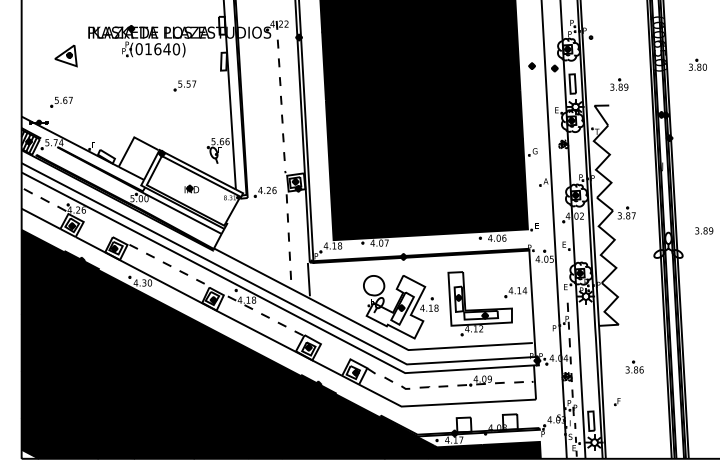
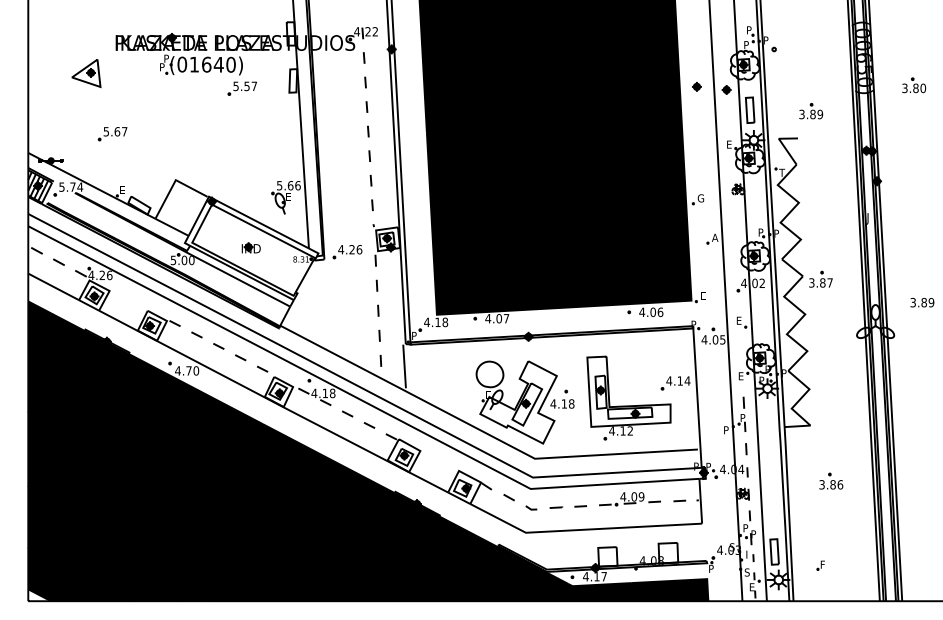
part: (184, 85) -> (241, 88), moved
part: (61, 102) -> (112, 134), moved
text: (143, 282) -> (188, 370), 4.30 -> 4.70
part: (617, 401) -> (820, 565), moved

